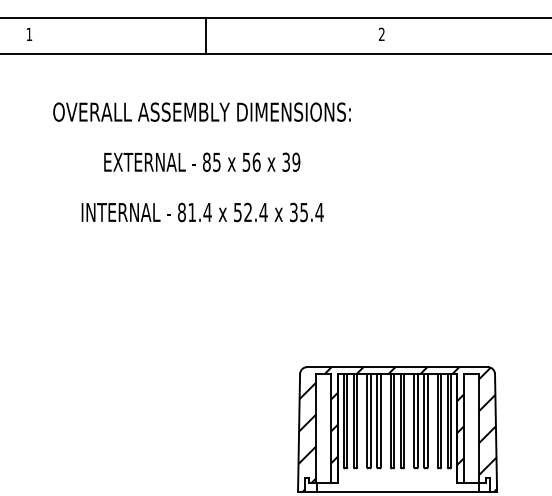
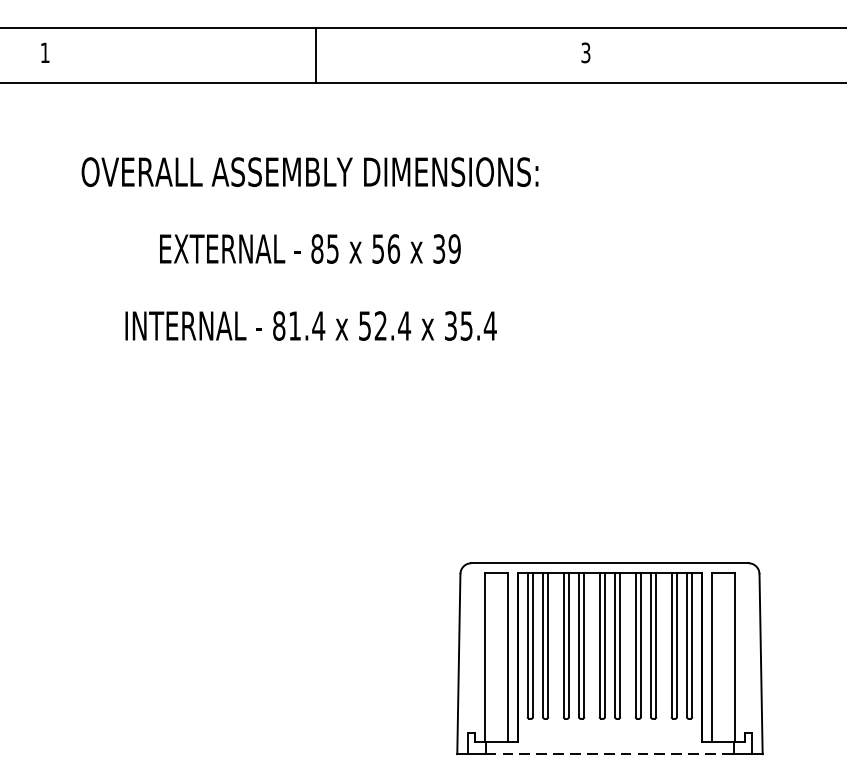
text: (381, 34) -> (585, 52), 2 -> 3
hatch: (397, 429) -> (609, 658), removed
line: (398, 491) -> (611, 754), solid -> dashed

